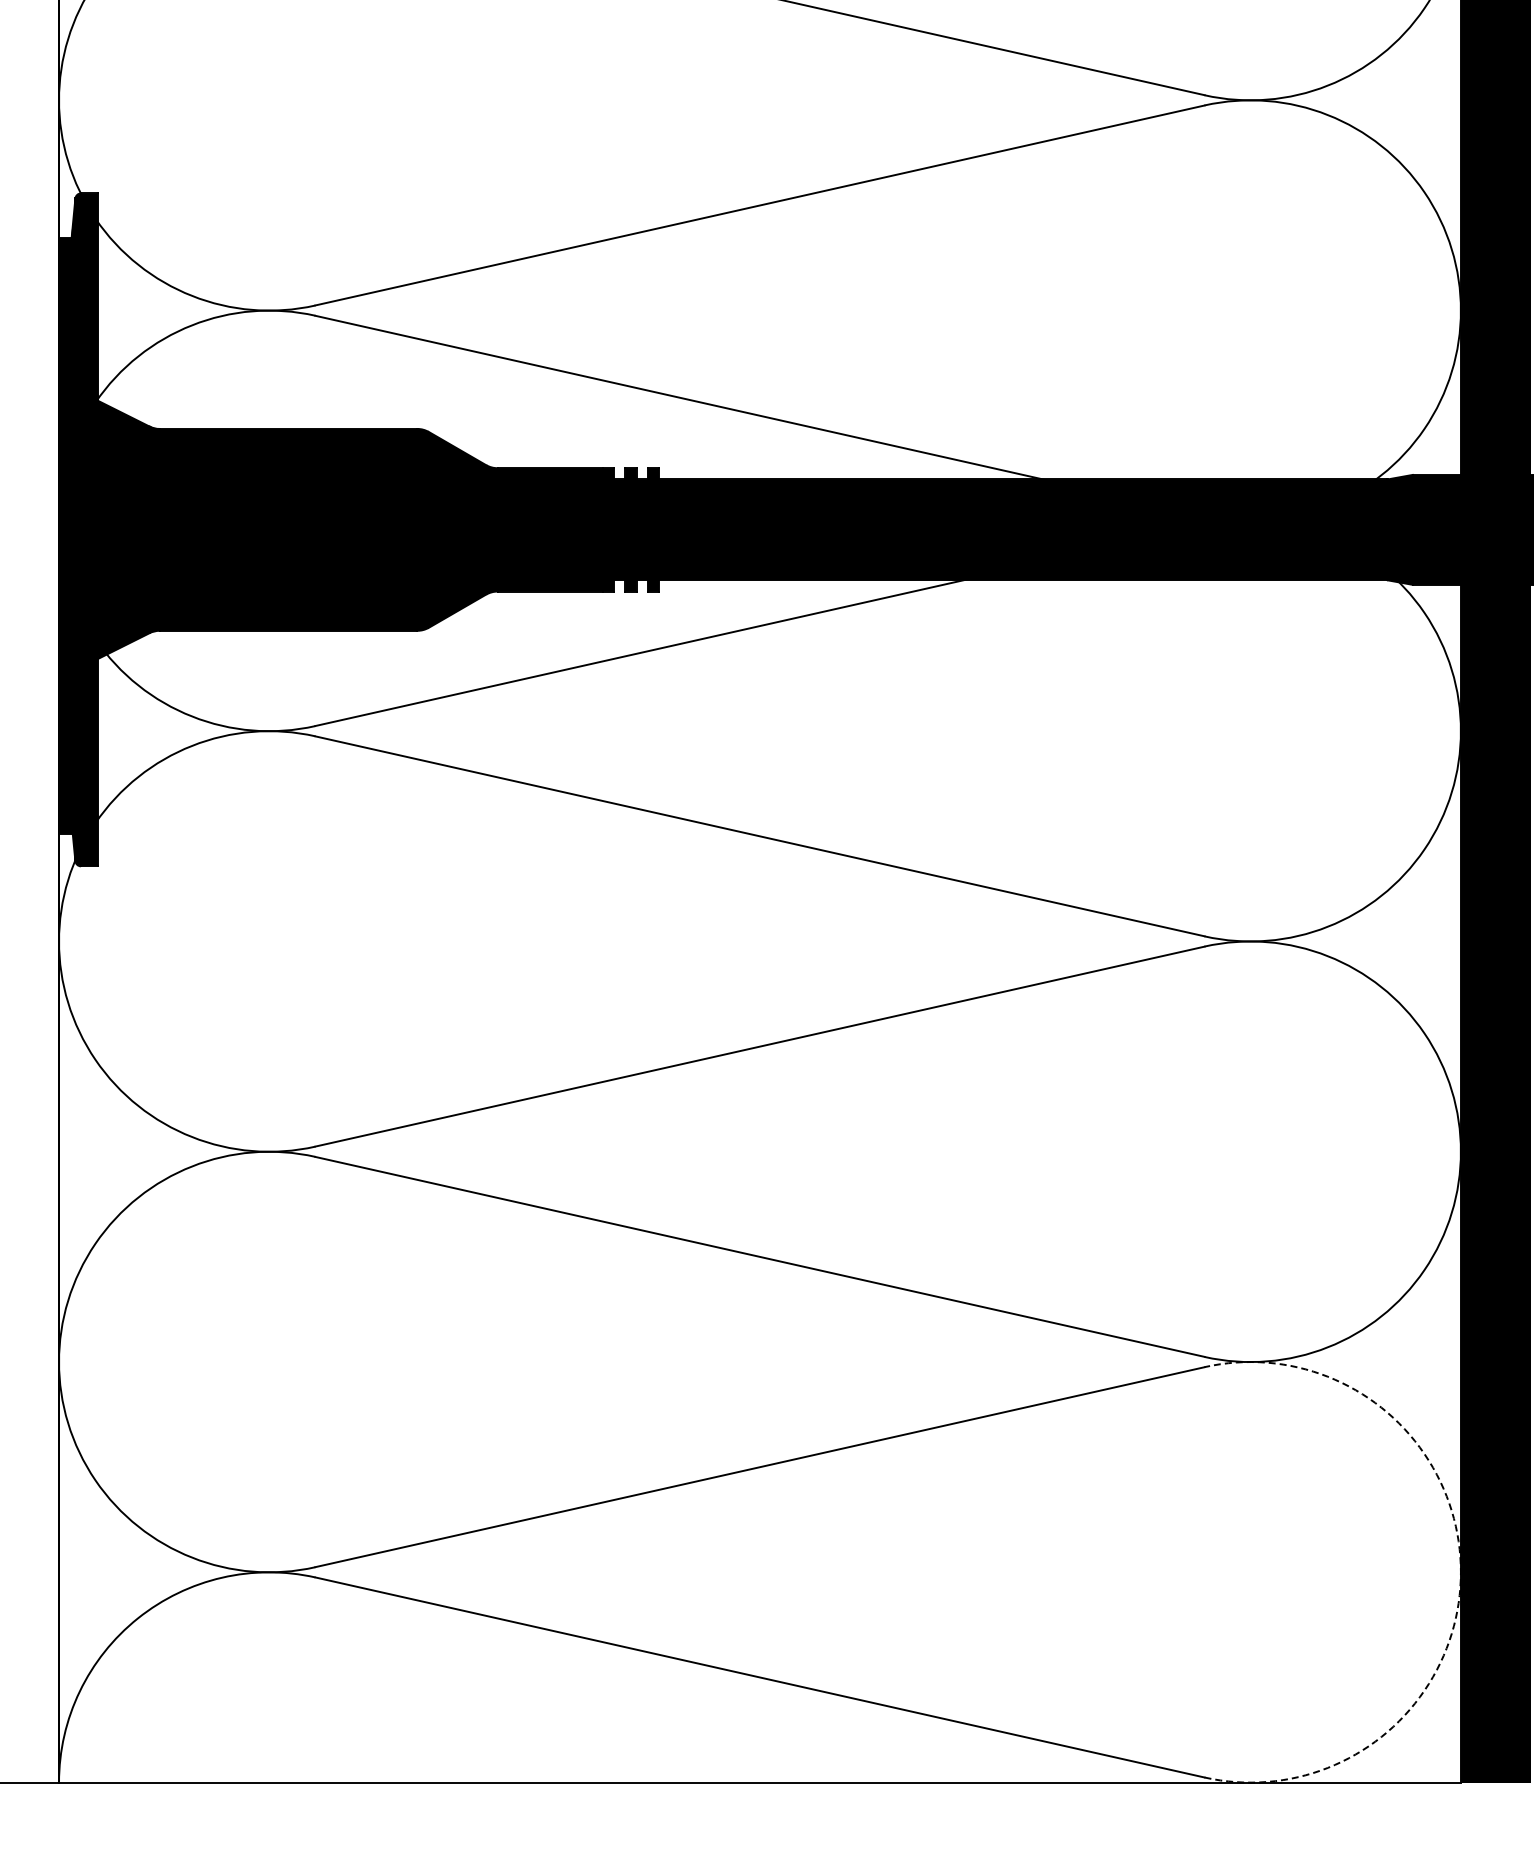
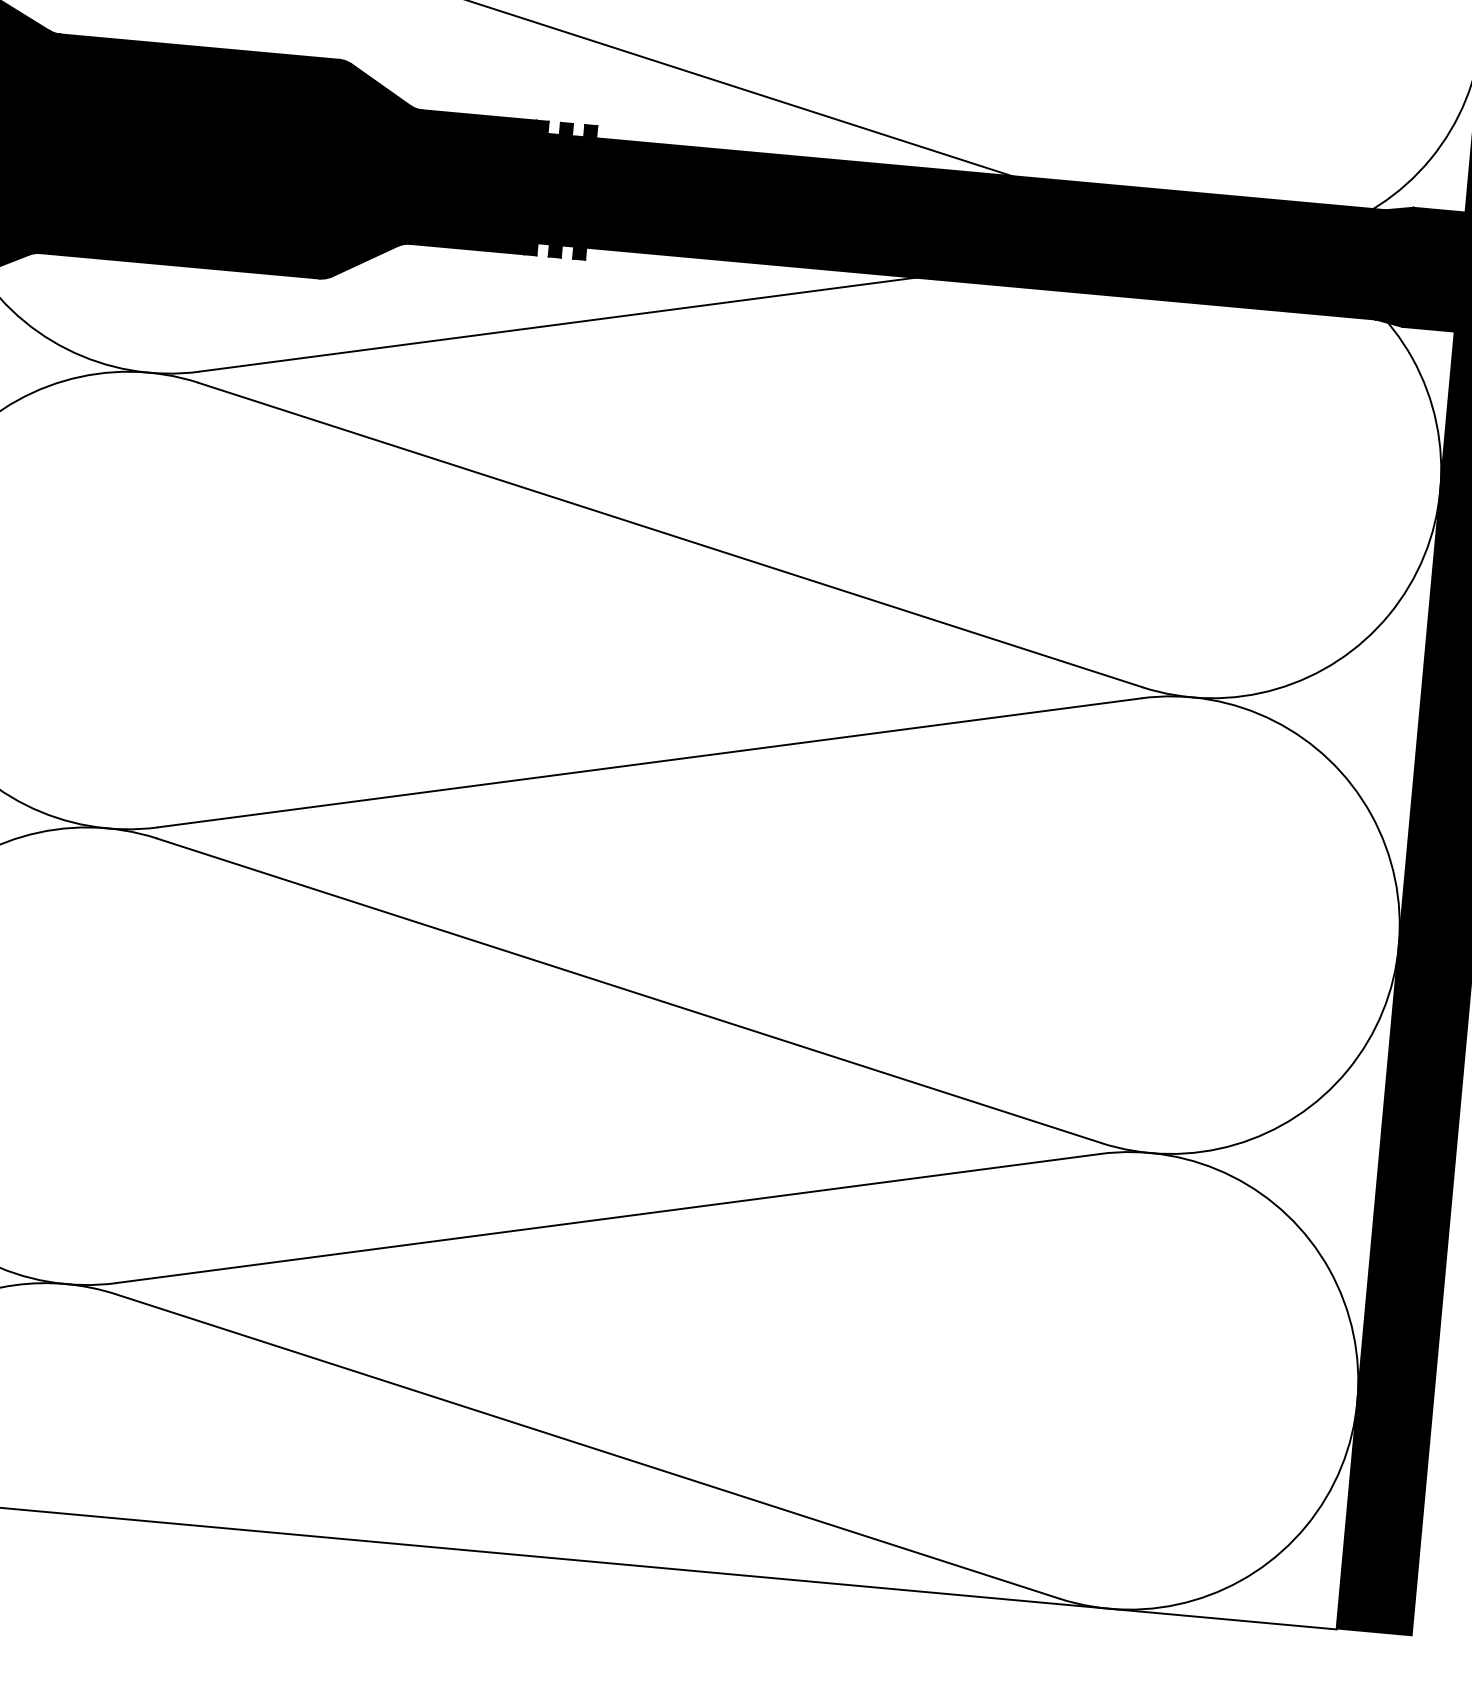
arc: (1460, 1572) -> (1356, 1401), dashed -> solid

